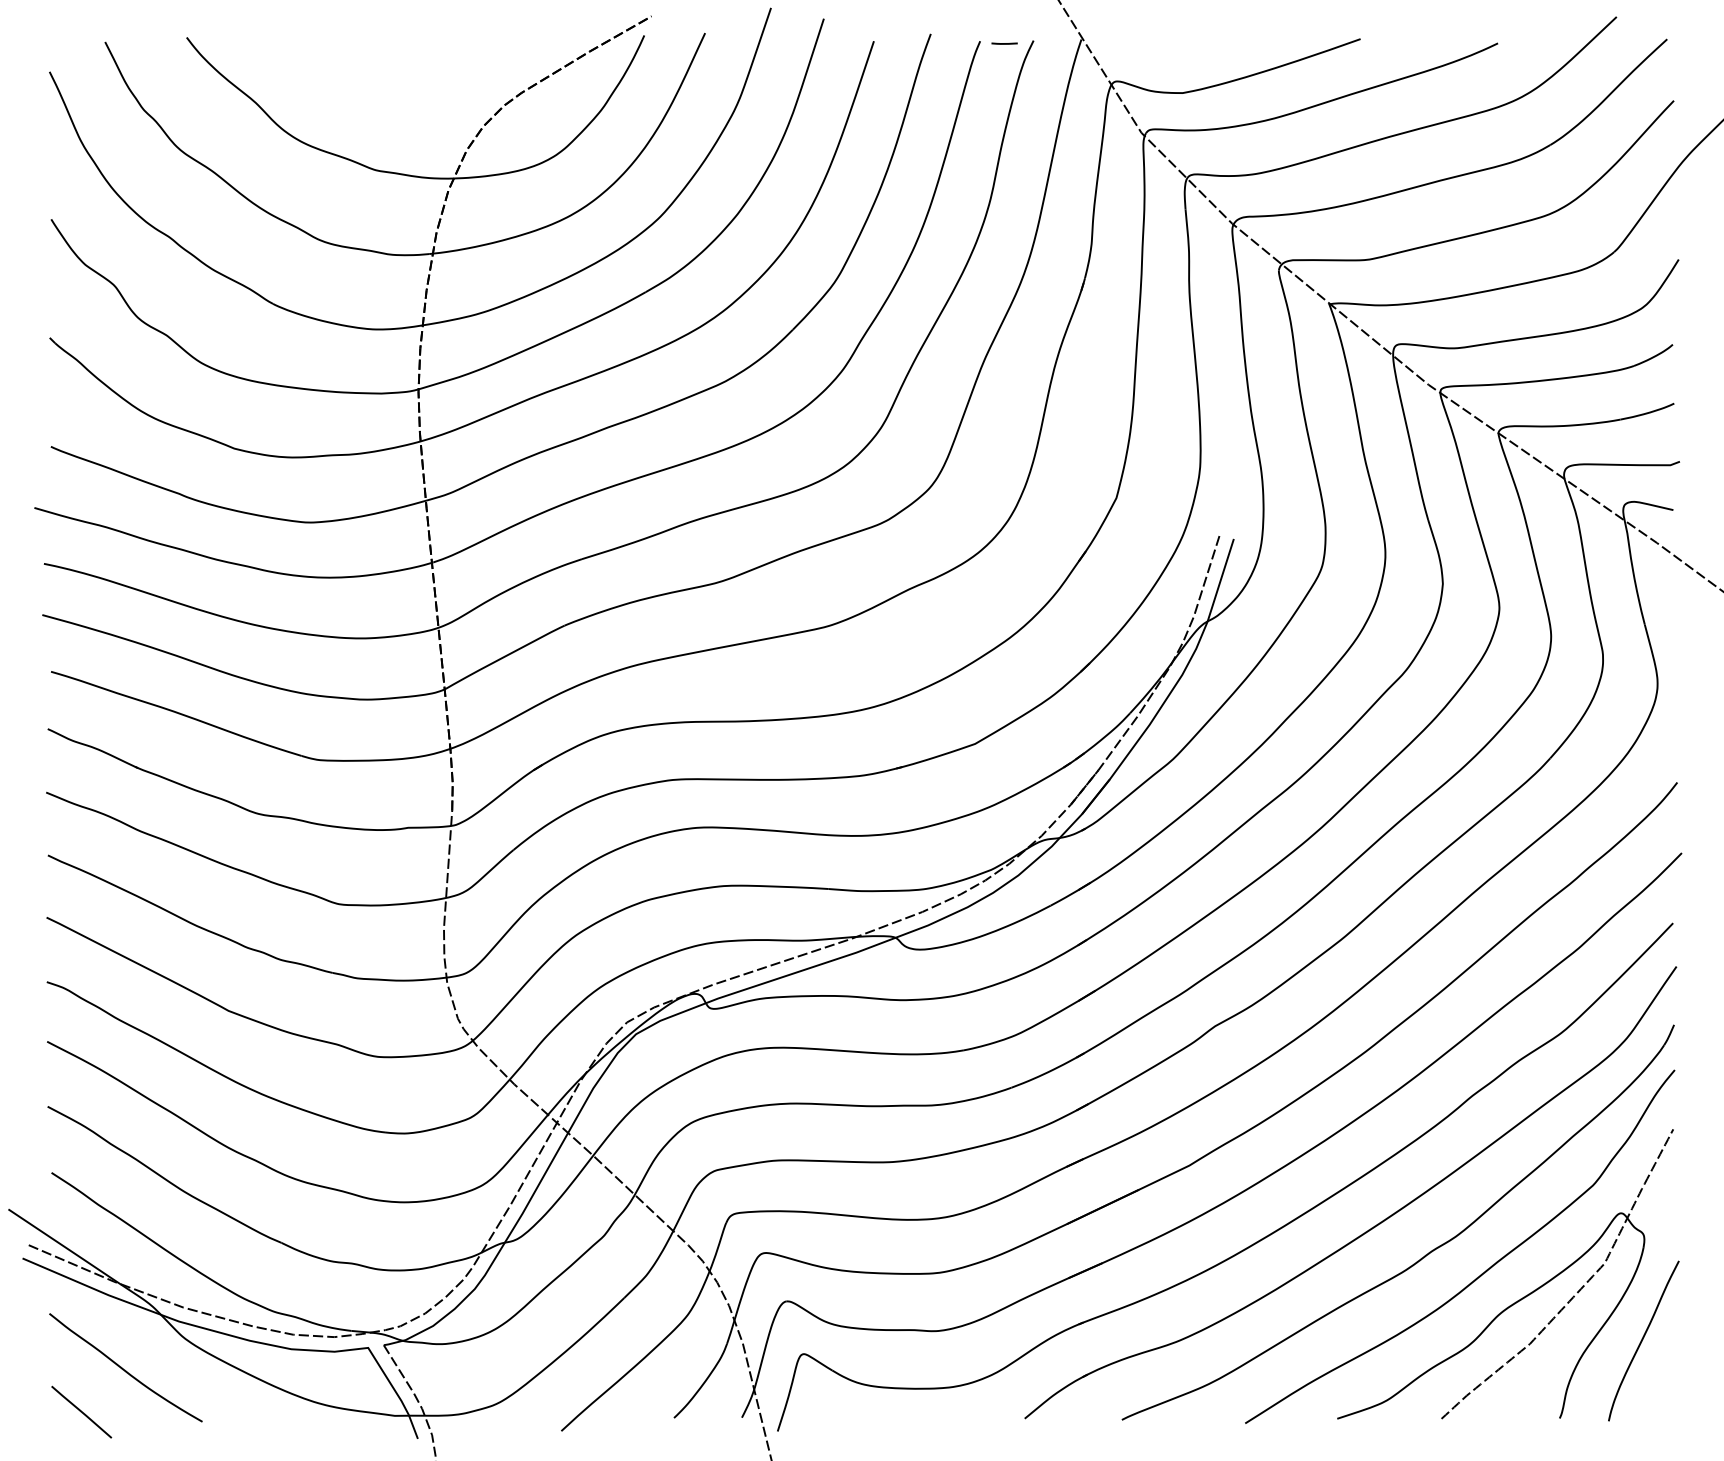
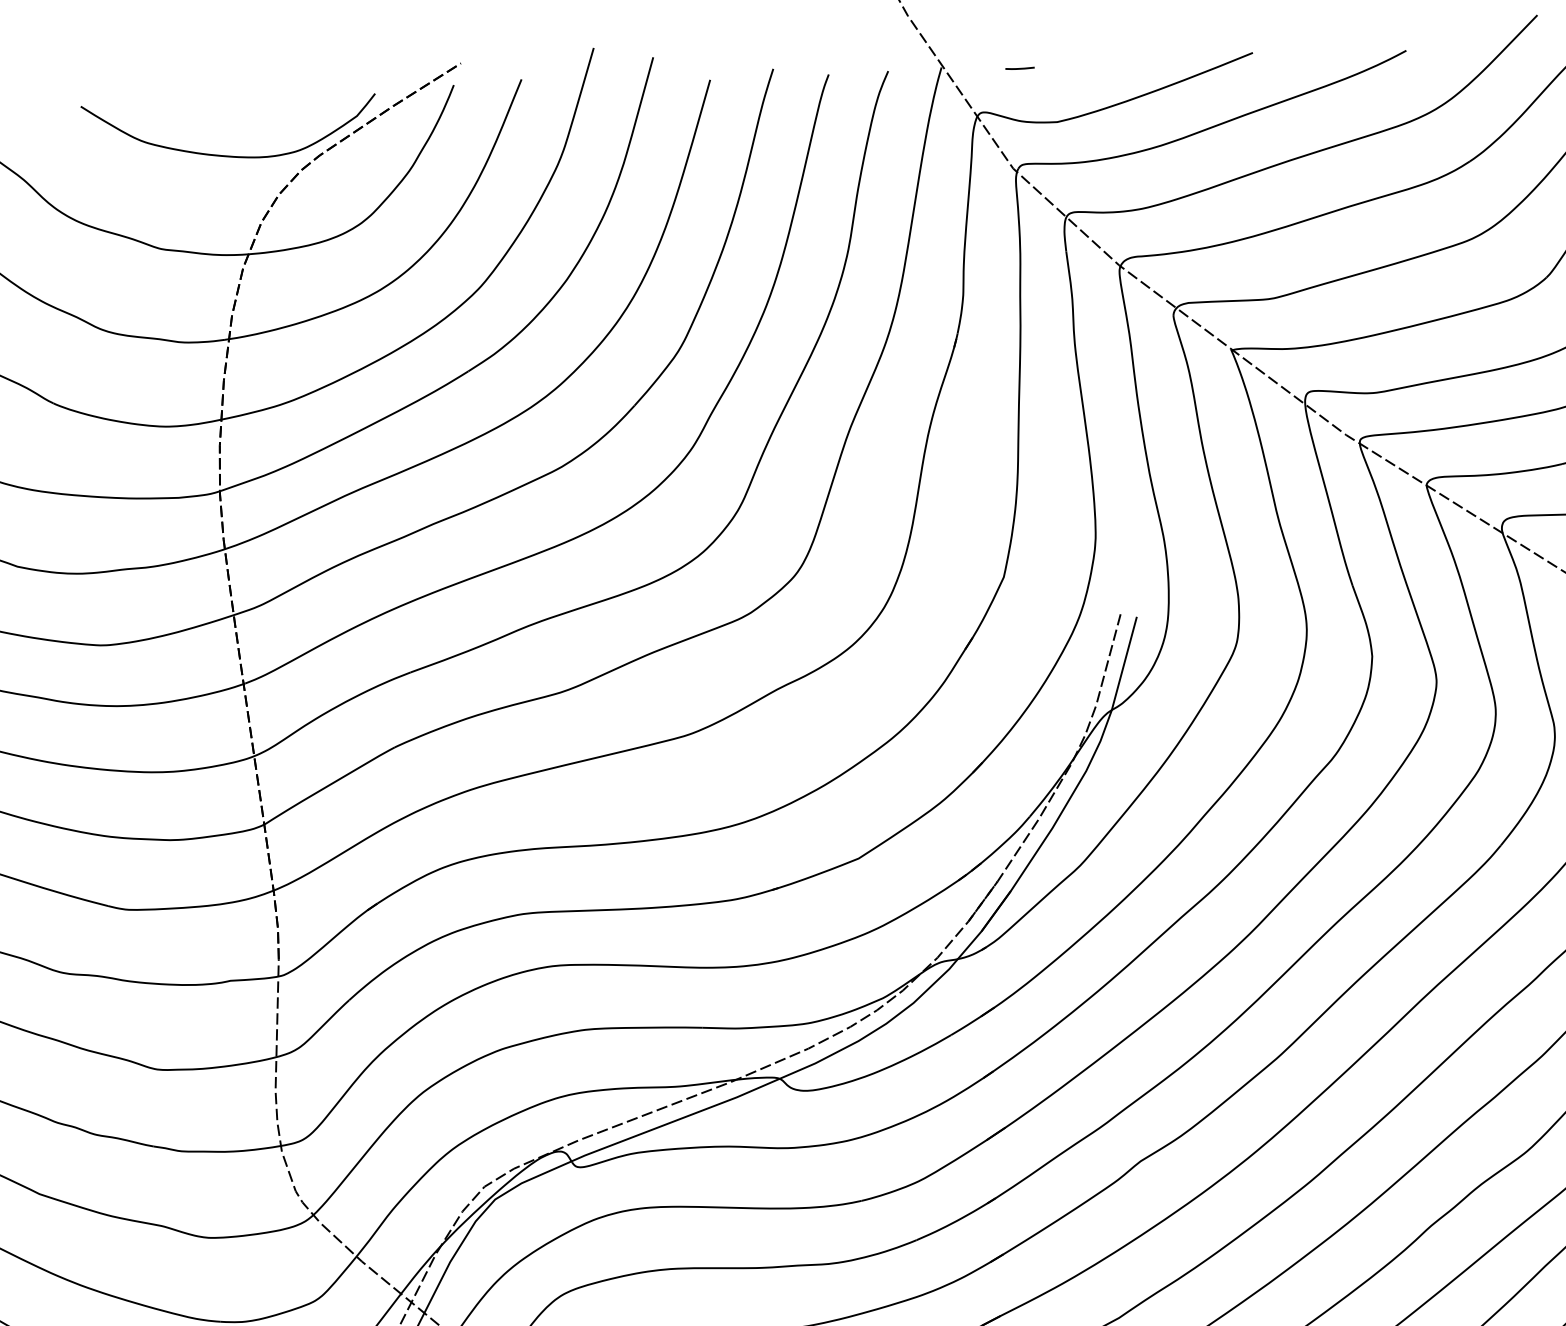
line: (1004, 43) -> (1019, 68), moved
curve: (436, 88) -> (224, 154), added

